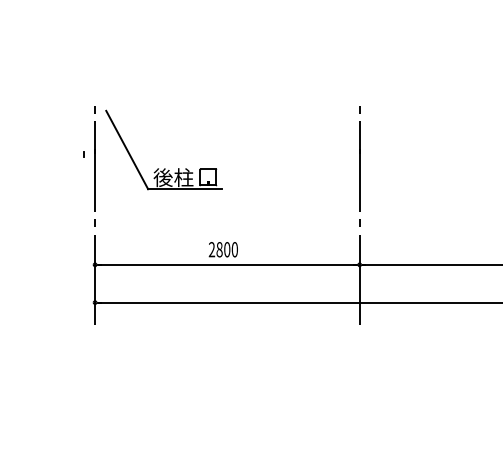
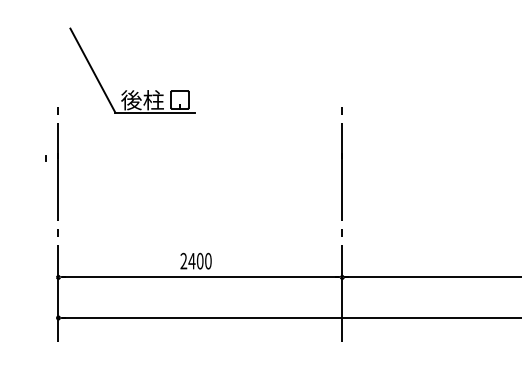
part: (164, 168) -> (132, 90), moved
text: (219, 249) -> (191, 260), 2800 -> 2400

